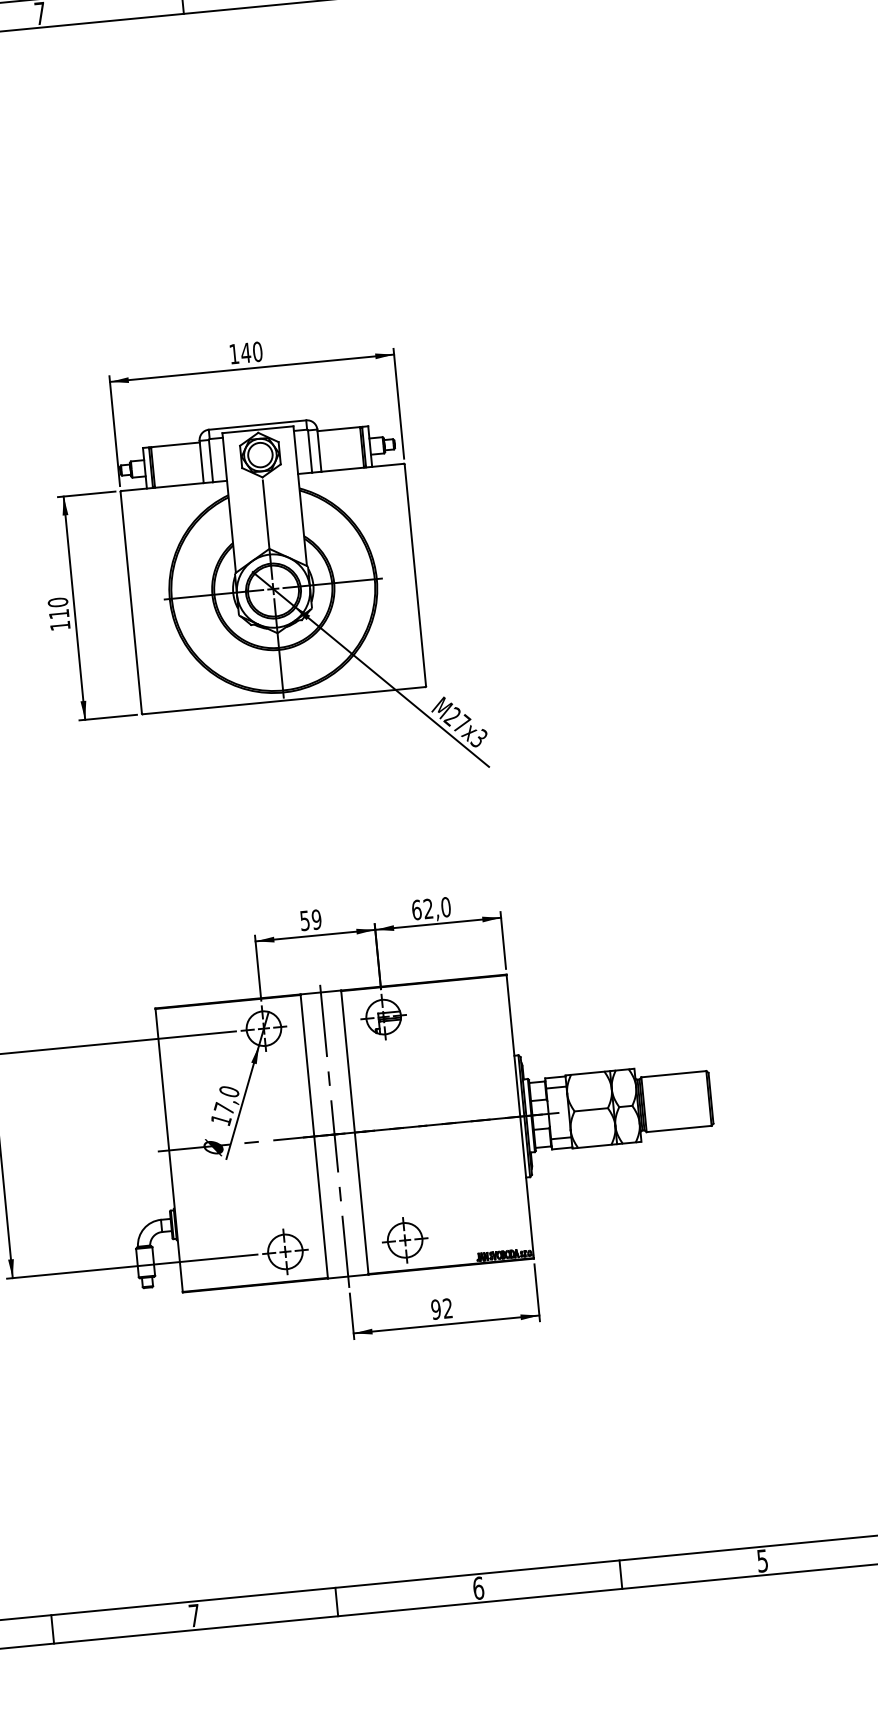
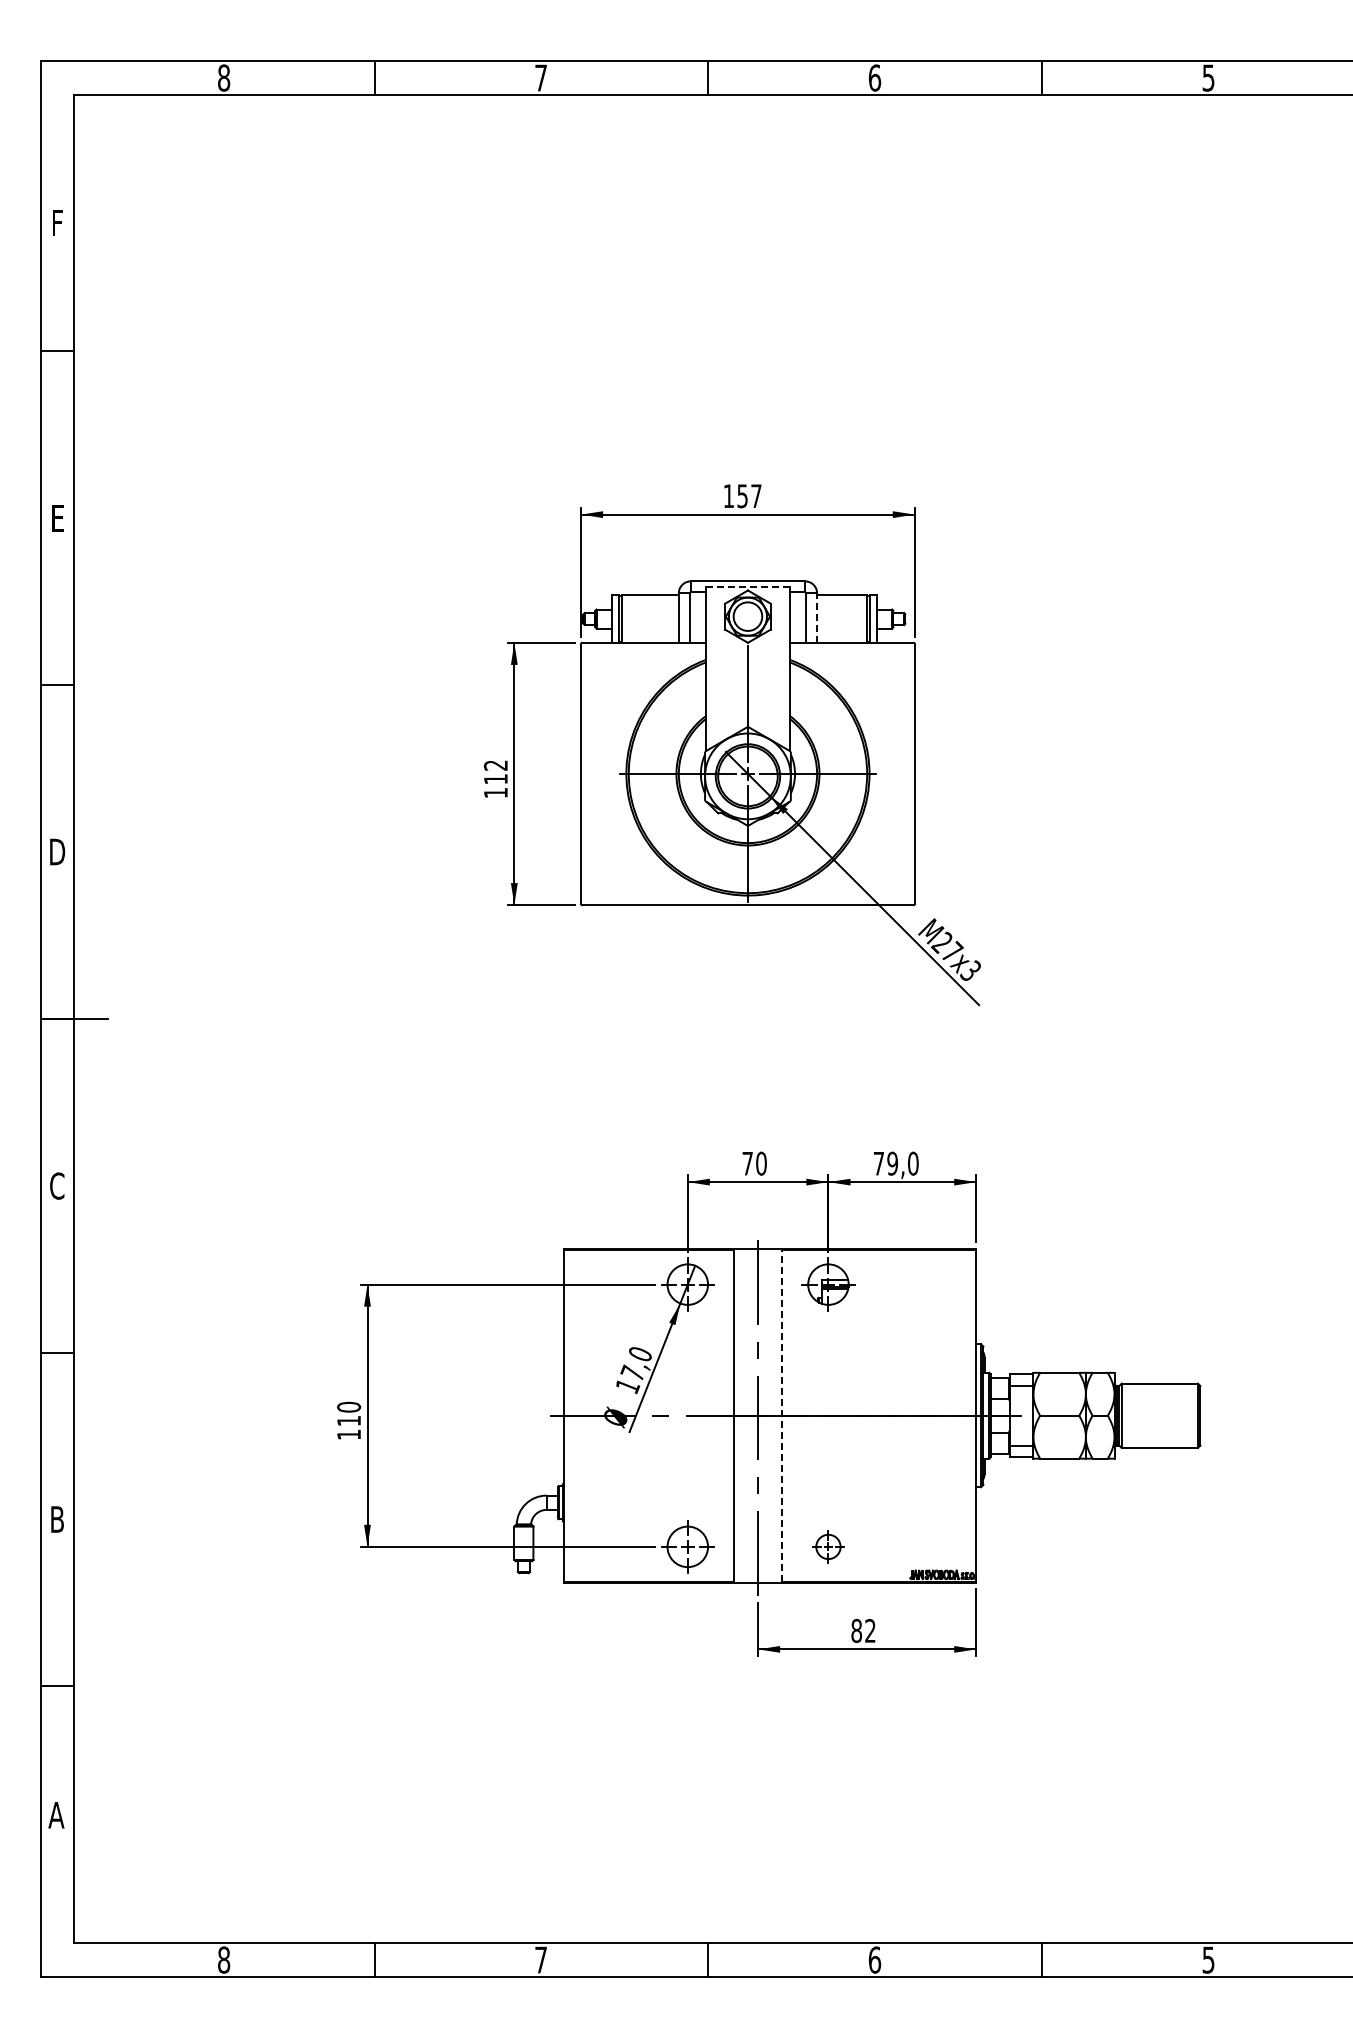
text: (251, 352) -> (748, 496), 140 -> 157
line: (257, 429) -> (747, 586), solid -> dashed
line: (319, 450) -> (817, 618), solid -> dashed
text: (57, 602) -> (495, 765), 110 -> 112
text: (422, 909) -> (885, 1163), 62,0 -> 79,0
text: (310, 920) -> (754, 1163), 59 -> 70
line: (354, 1132) -> (781, 1415), solid -> dashed
part: (405, 1240) -> (828, 1546), size x0.6
text: (435, 1309) -> (856, 1630), 92 -> 82

